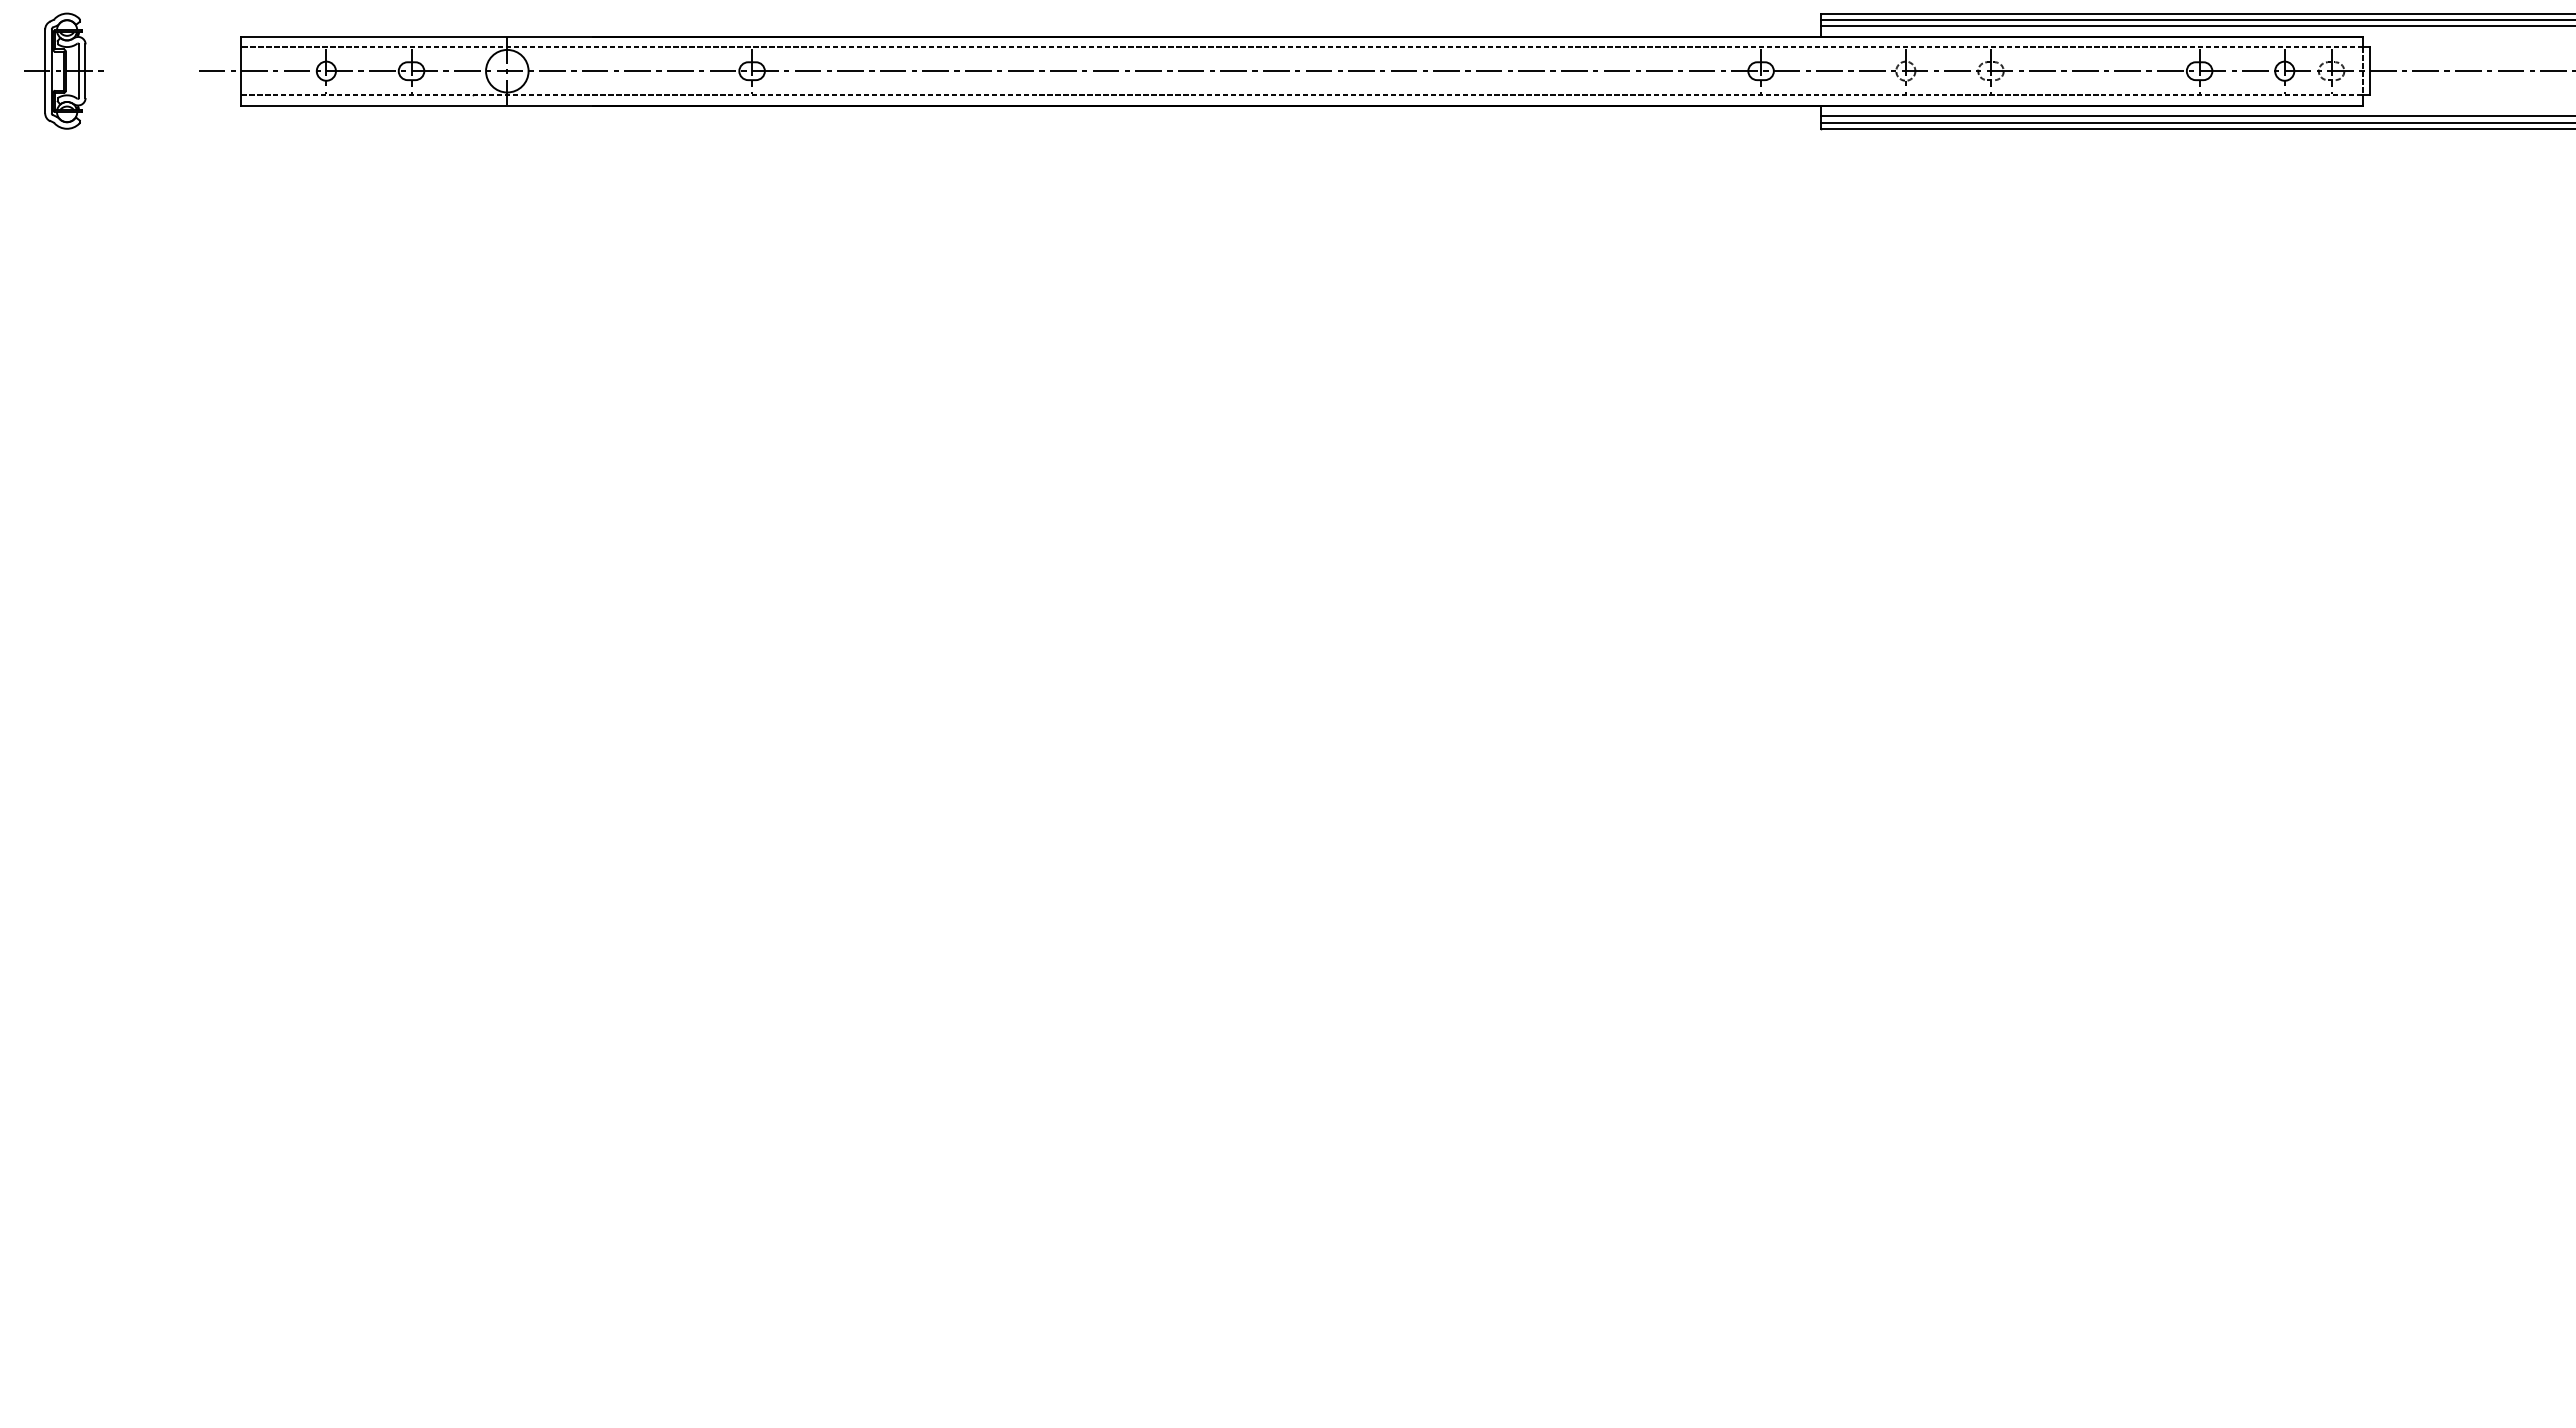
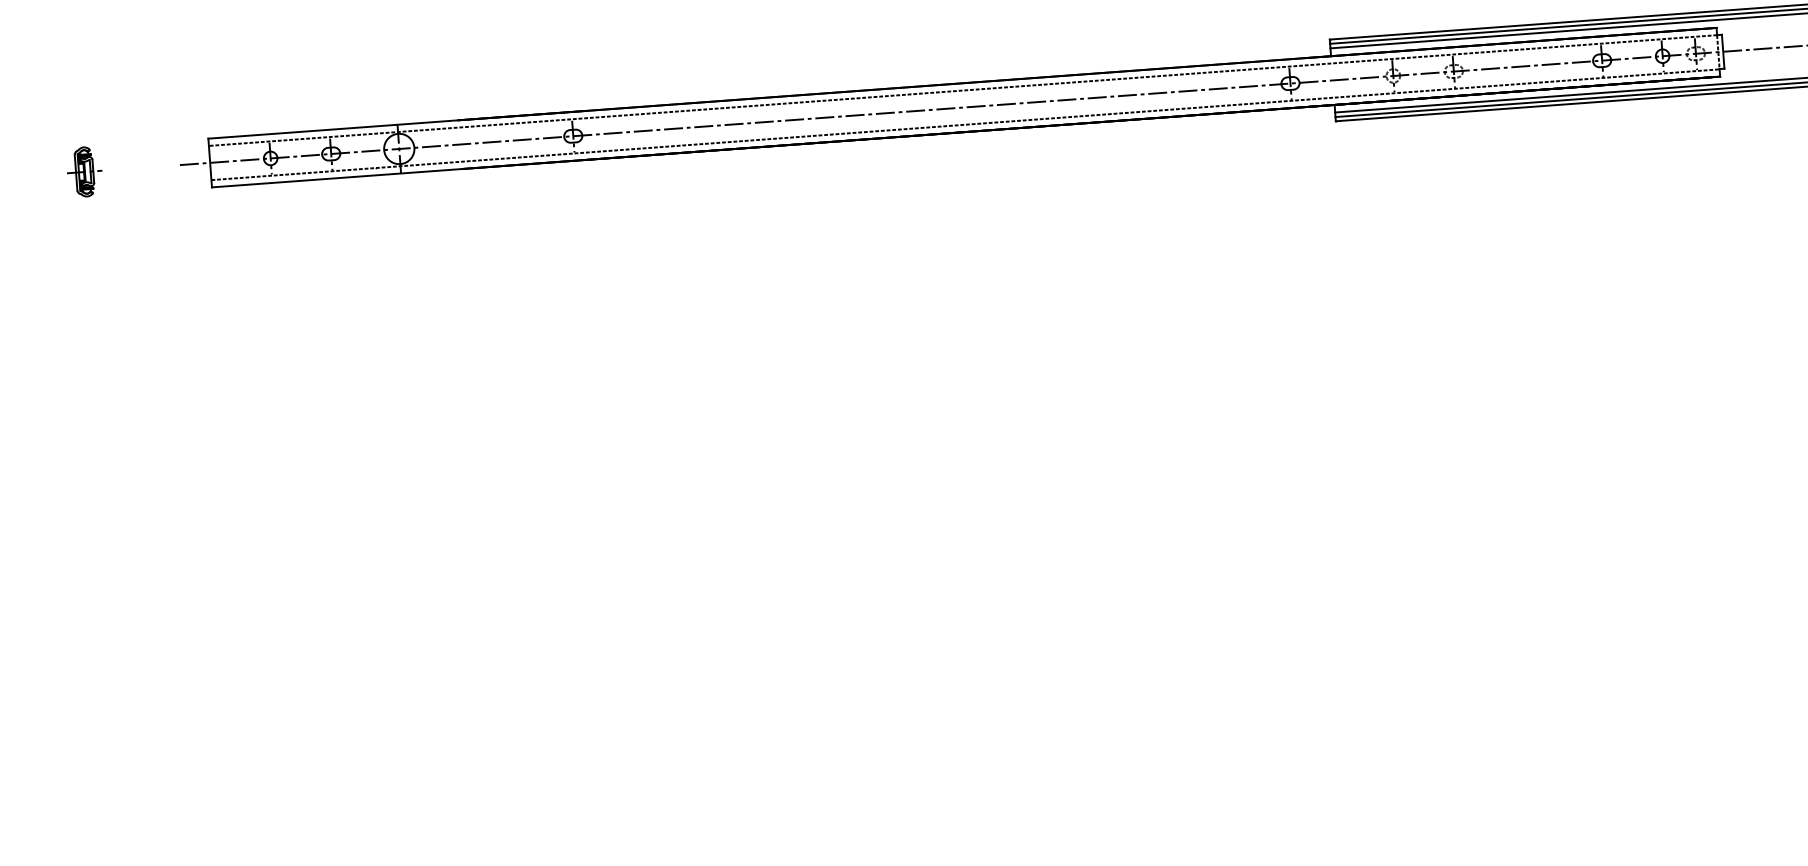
part: (63, 70) -> (83, 171), size x0.6

